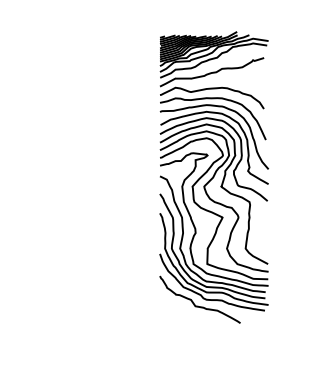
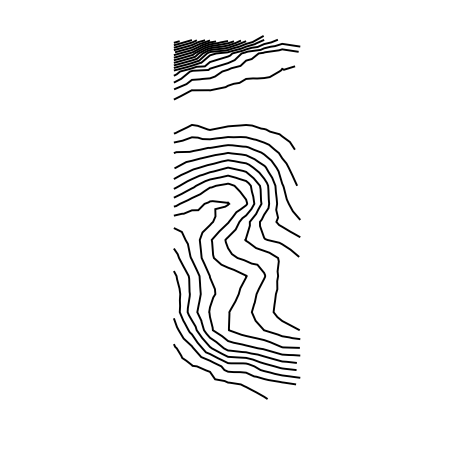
part: (213, 59) -> (236, 67), moved

